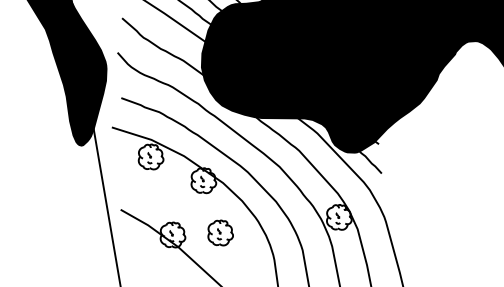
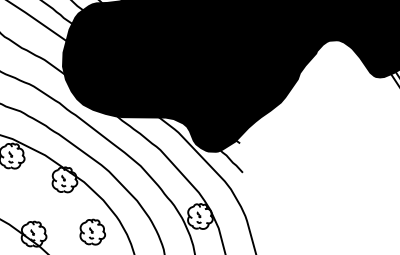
part: (220, 232) -> (92, 231), moved

